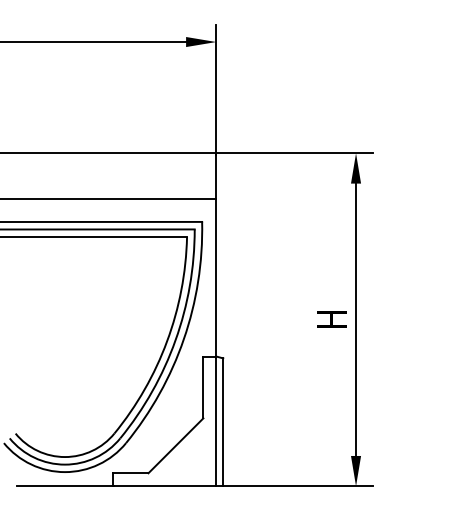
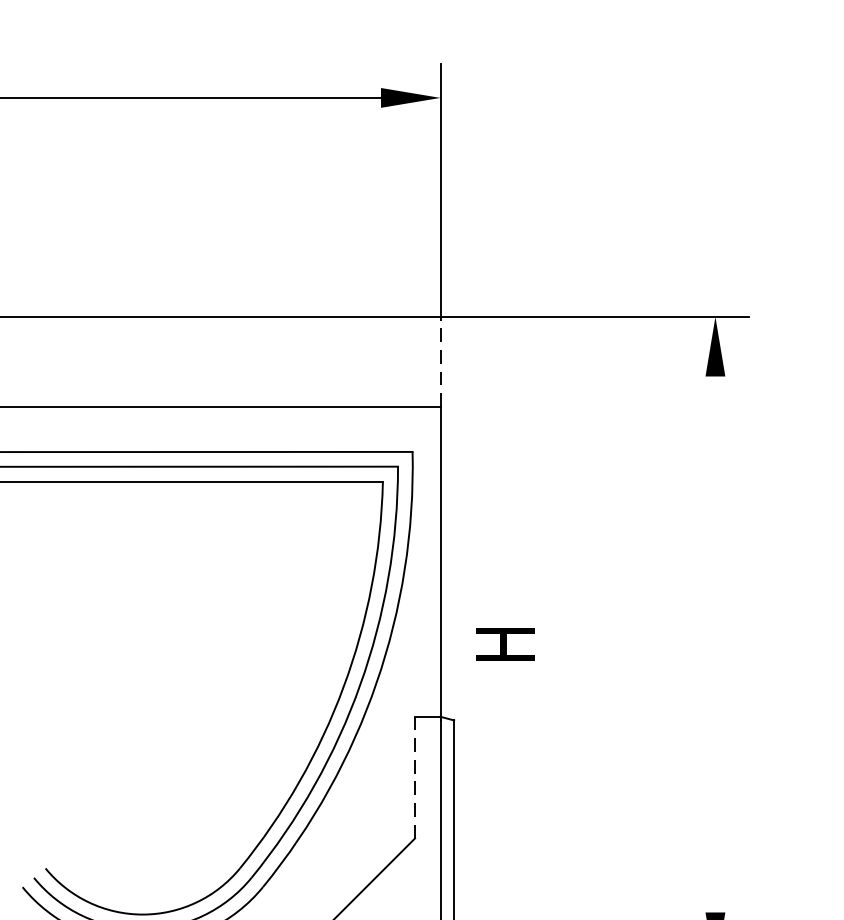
line: (216, 176) -> (440, 362), solid -> dashed
text: (331, 319) -> (503, 643), moved
line: (356, 319) -> (716, 643), removed
line: (203, 387) -> (415, 777), solid -> dashed

